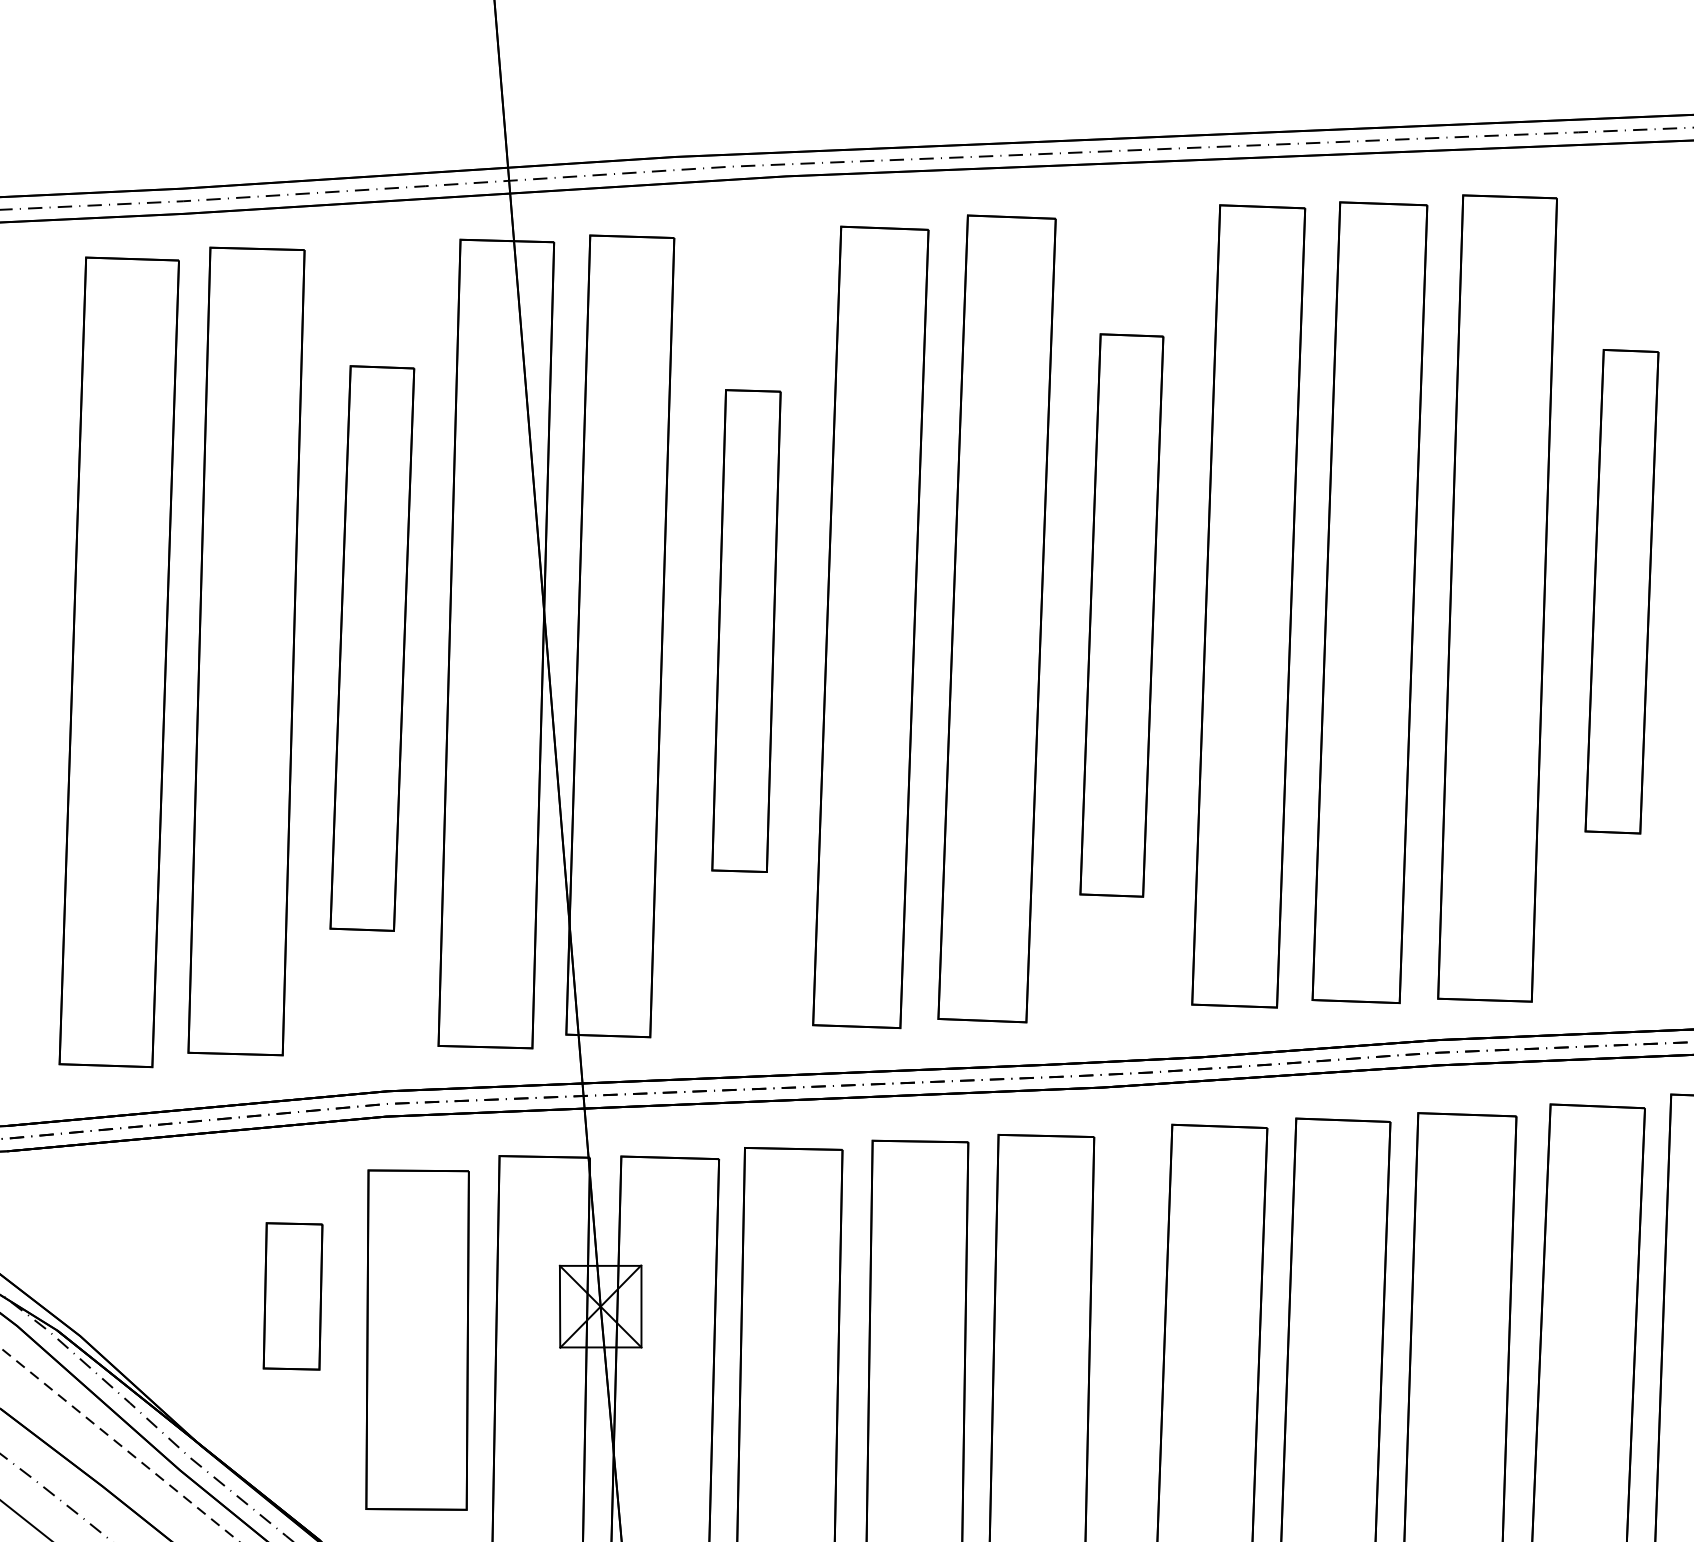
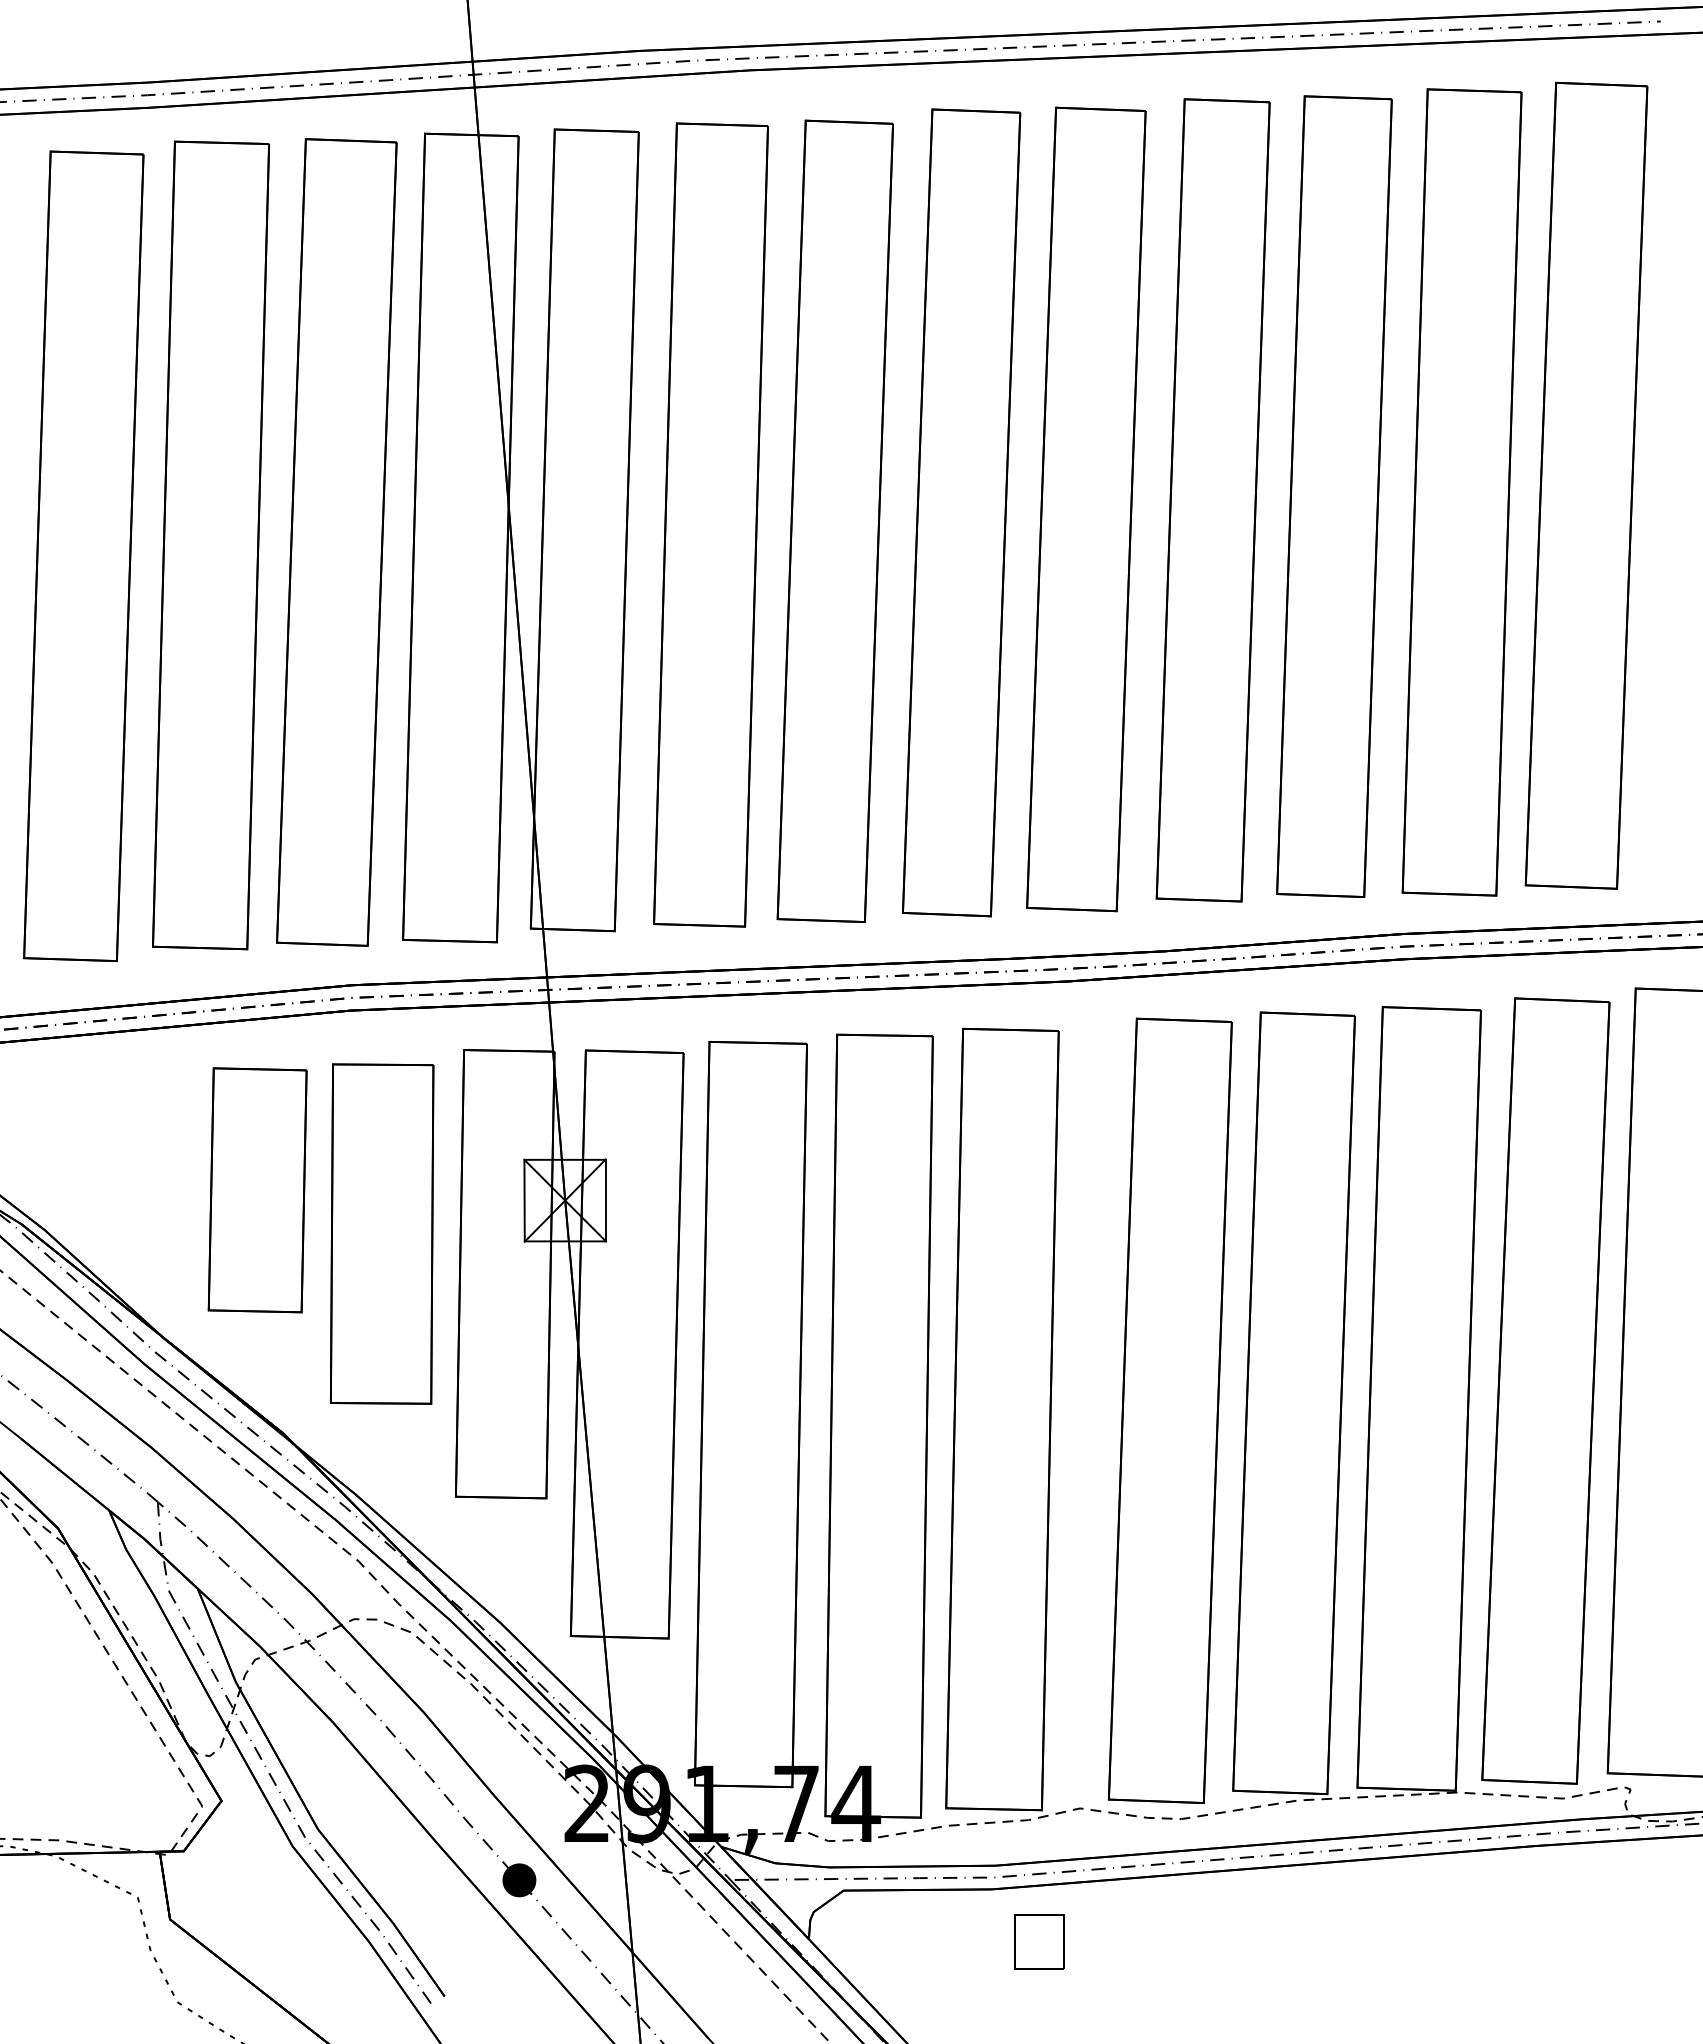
part: (1621, 591) -> (1586, 485), size x1.67
part: (1121, 615) -> (1086, 509), size x1.43
part: (745, 630) -> (710, 524), size x1.67
part: (371, 648) -> (336, 542), size x1.43
part: (292, 1296) -> (257, 1190), size x1.67

